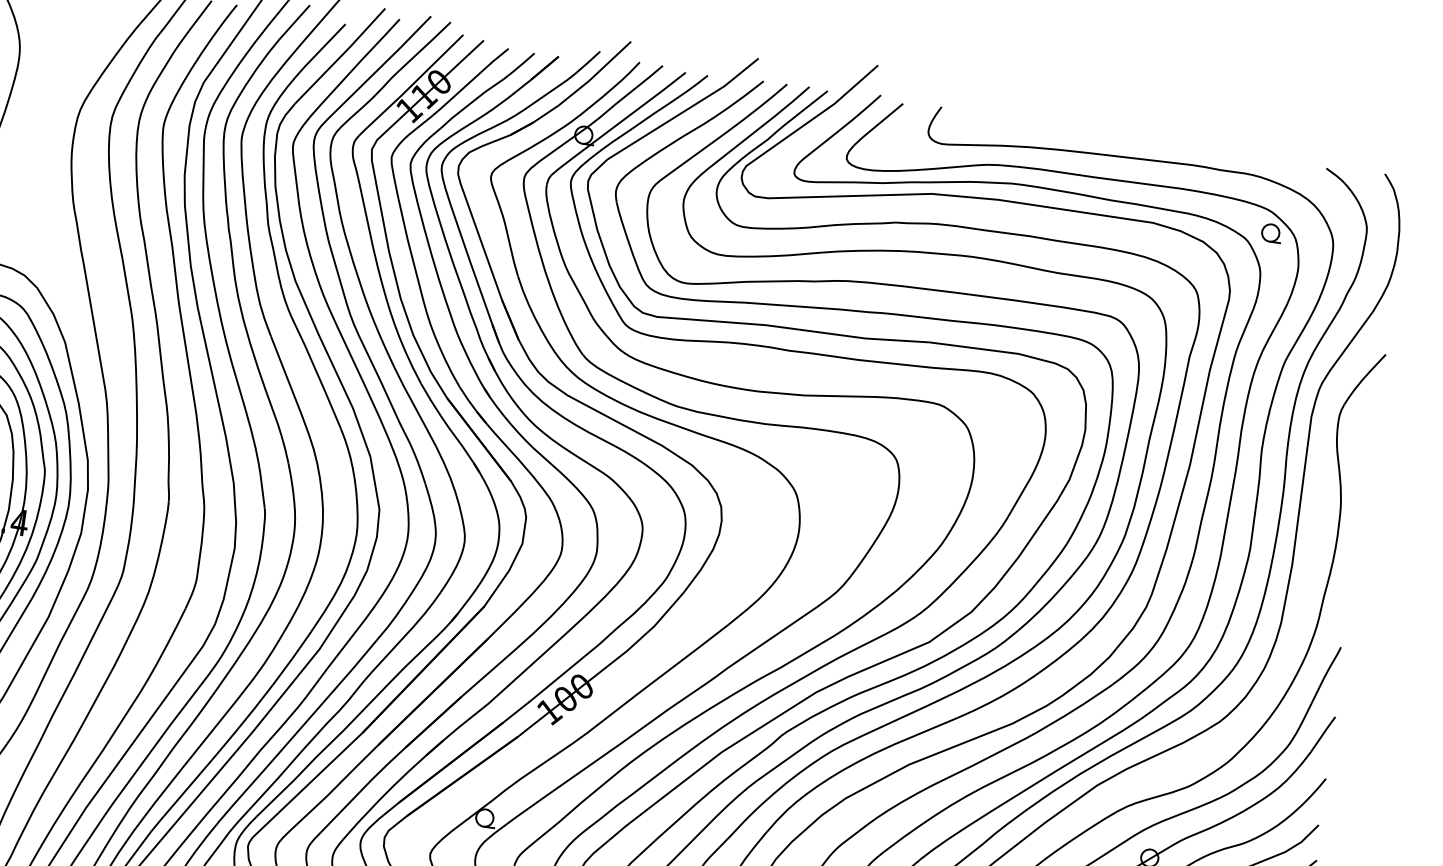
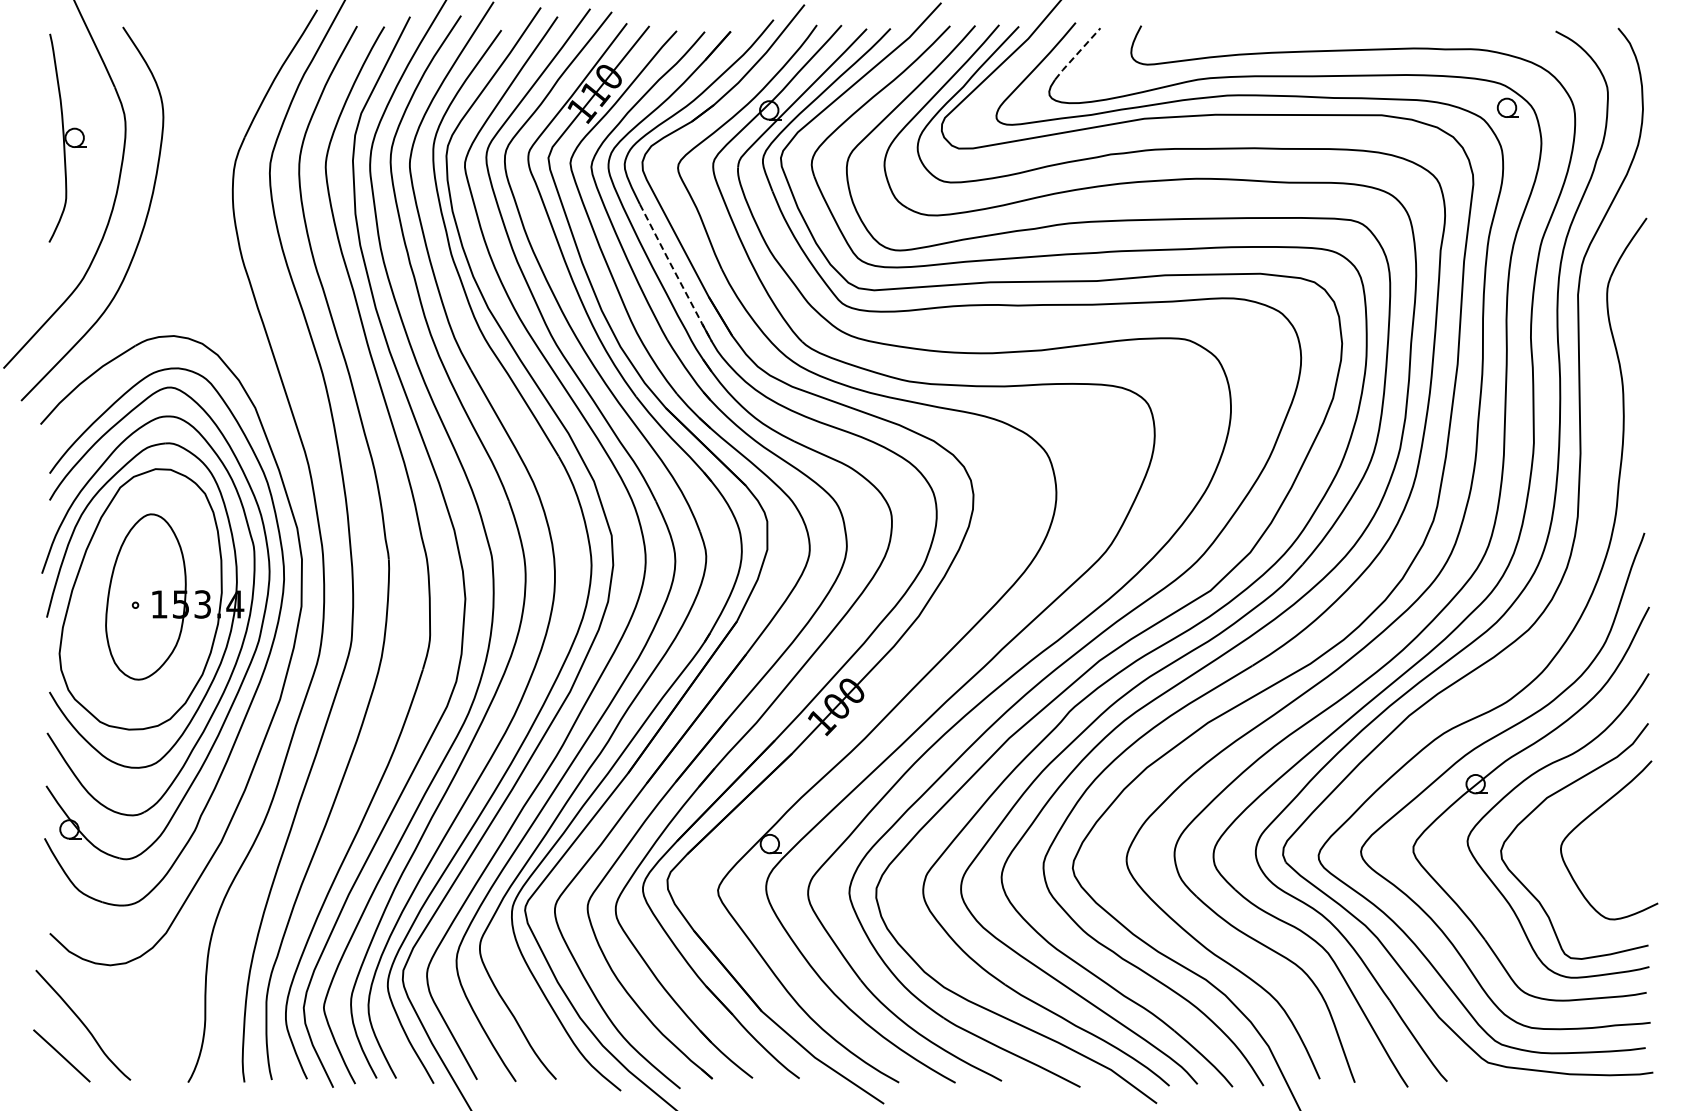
line: (878, 124) -> (1077, 53), solid -> dashed
line: (474, 274) -> (675, 273), solid -> dashed

